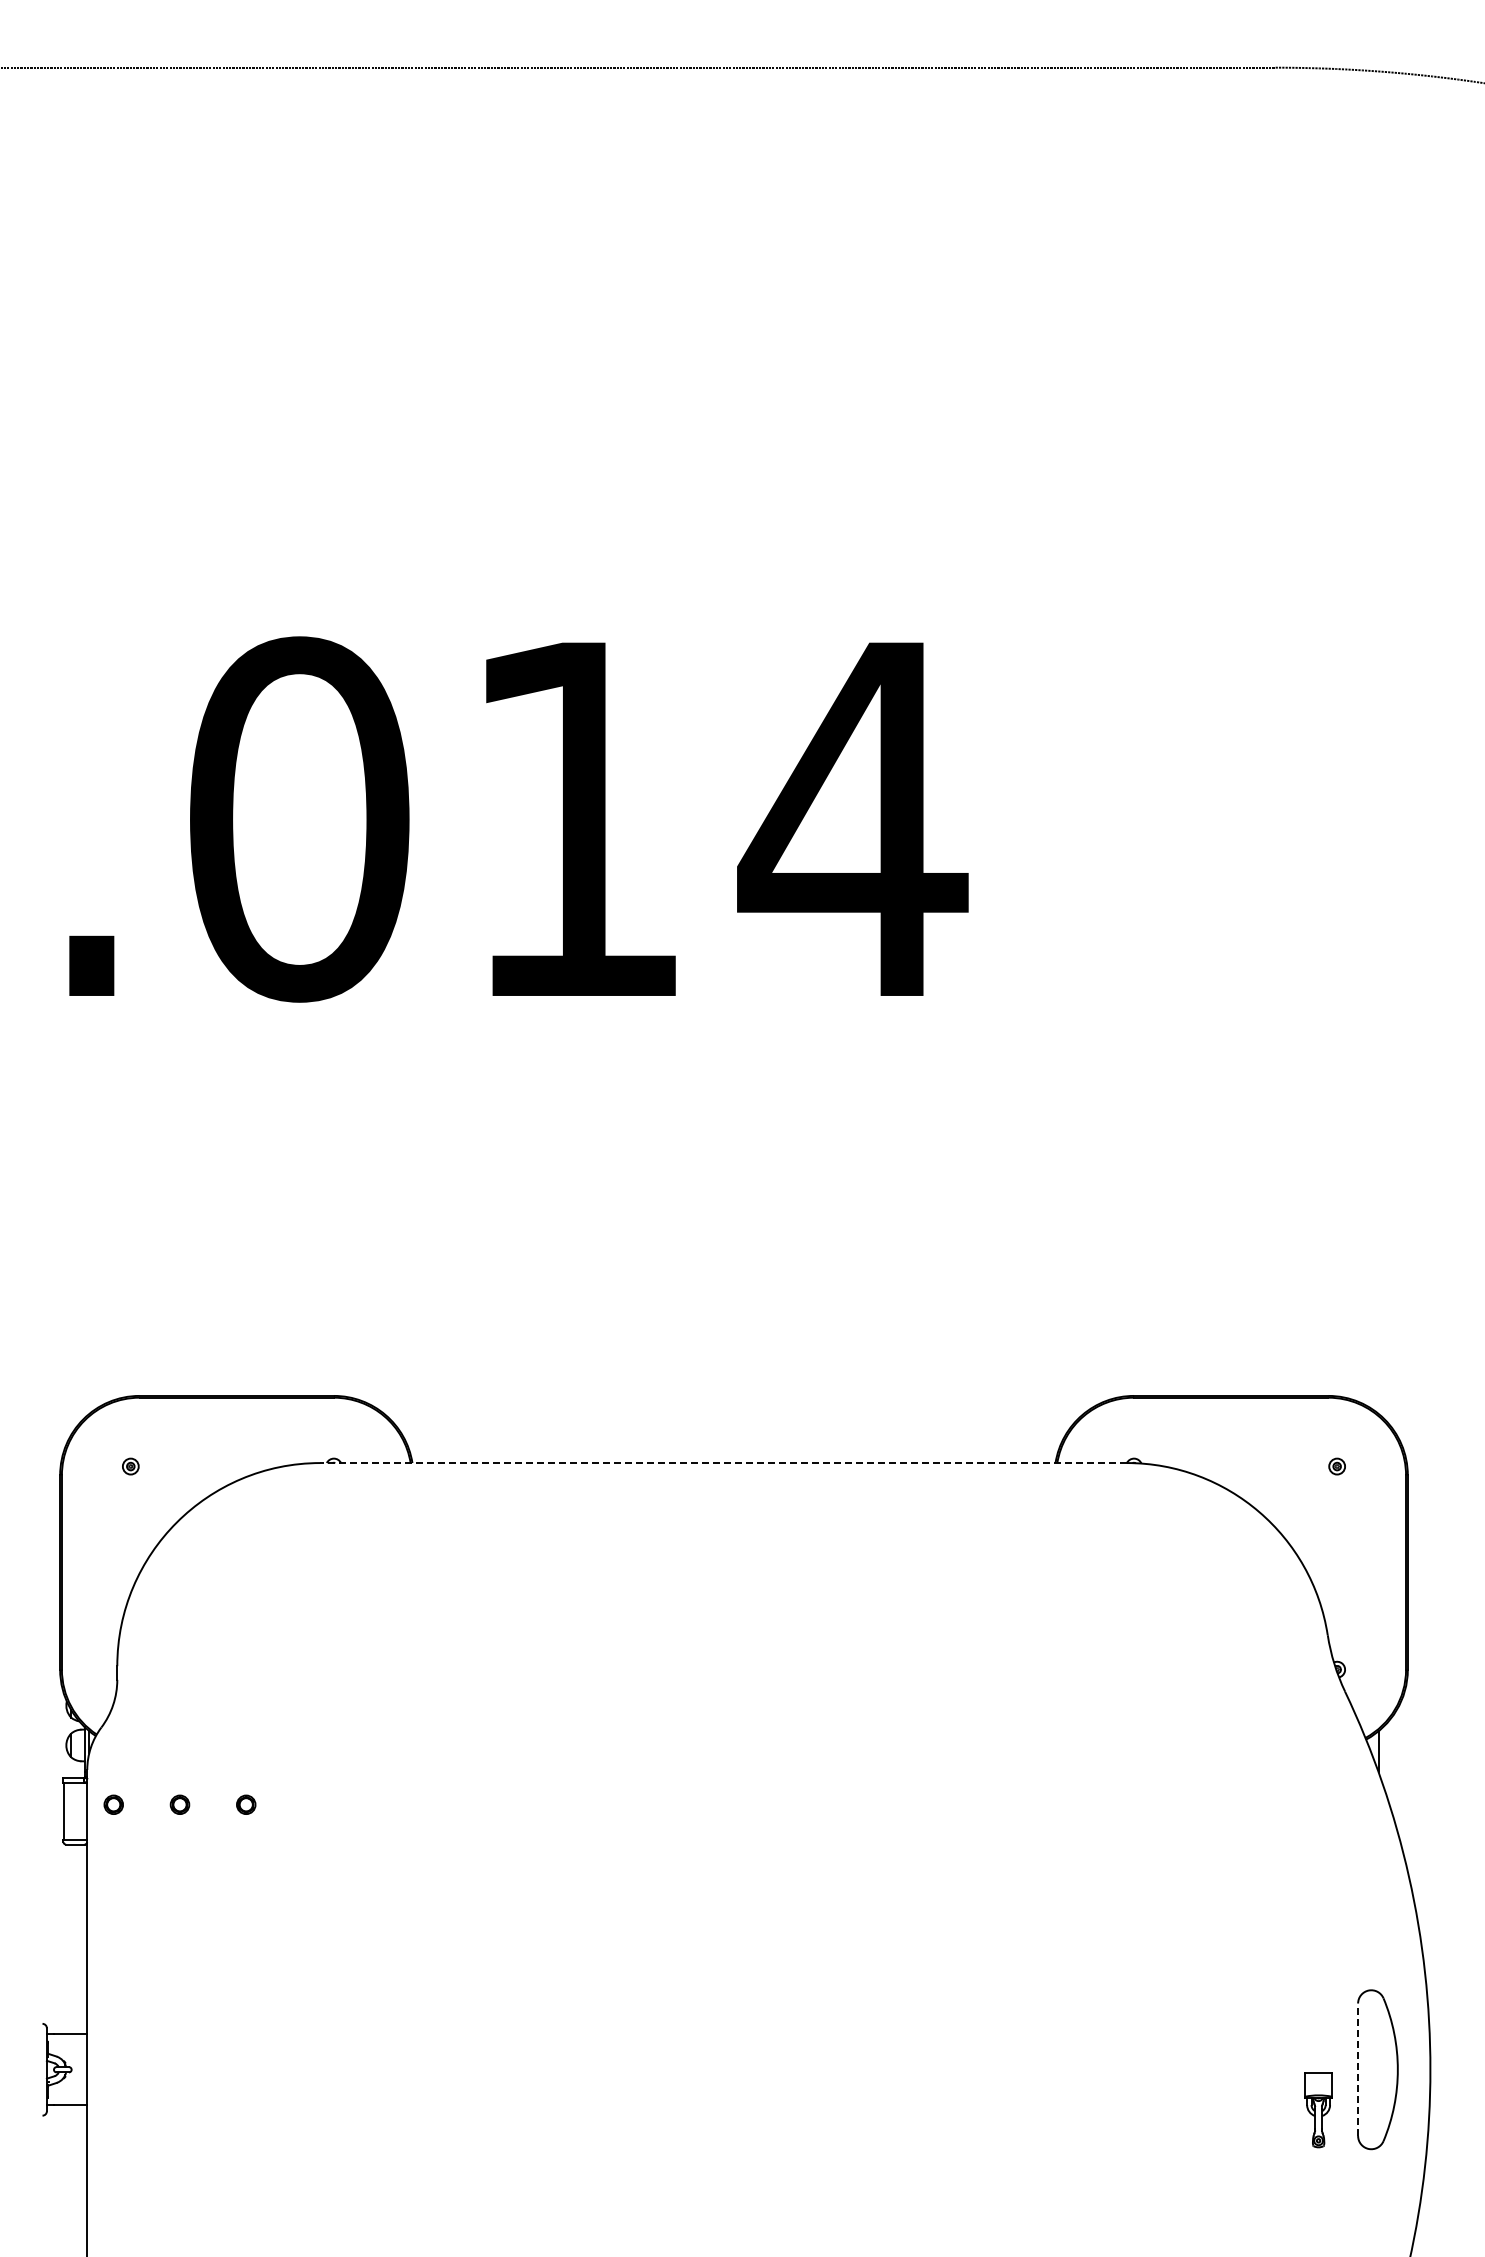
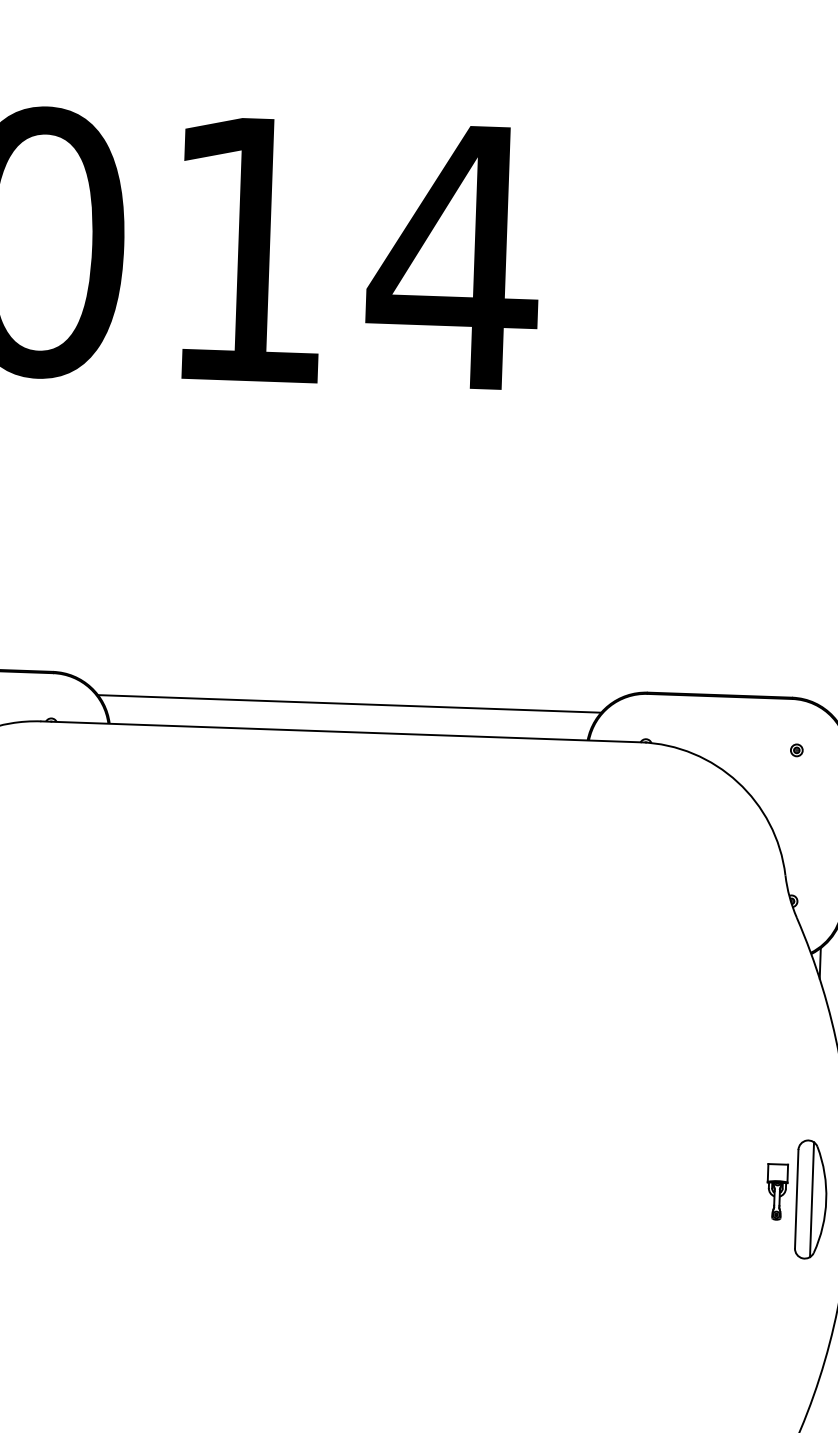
line: (733, 1425) -> (349, 704), added
line: (723, 1463) -> (340, 732), dashed -> solid
line: (1358, 2069) -> (797, 1199), dashed -> solid
line: (1378, 2069) -> (811, 1199), added
part: (1318, 2110) -> (777, 1192), moved

